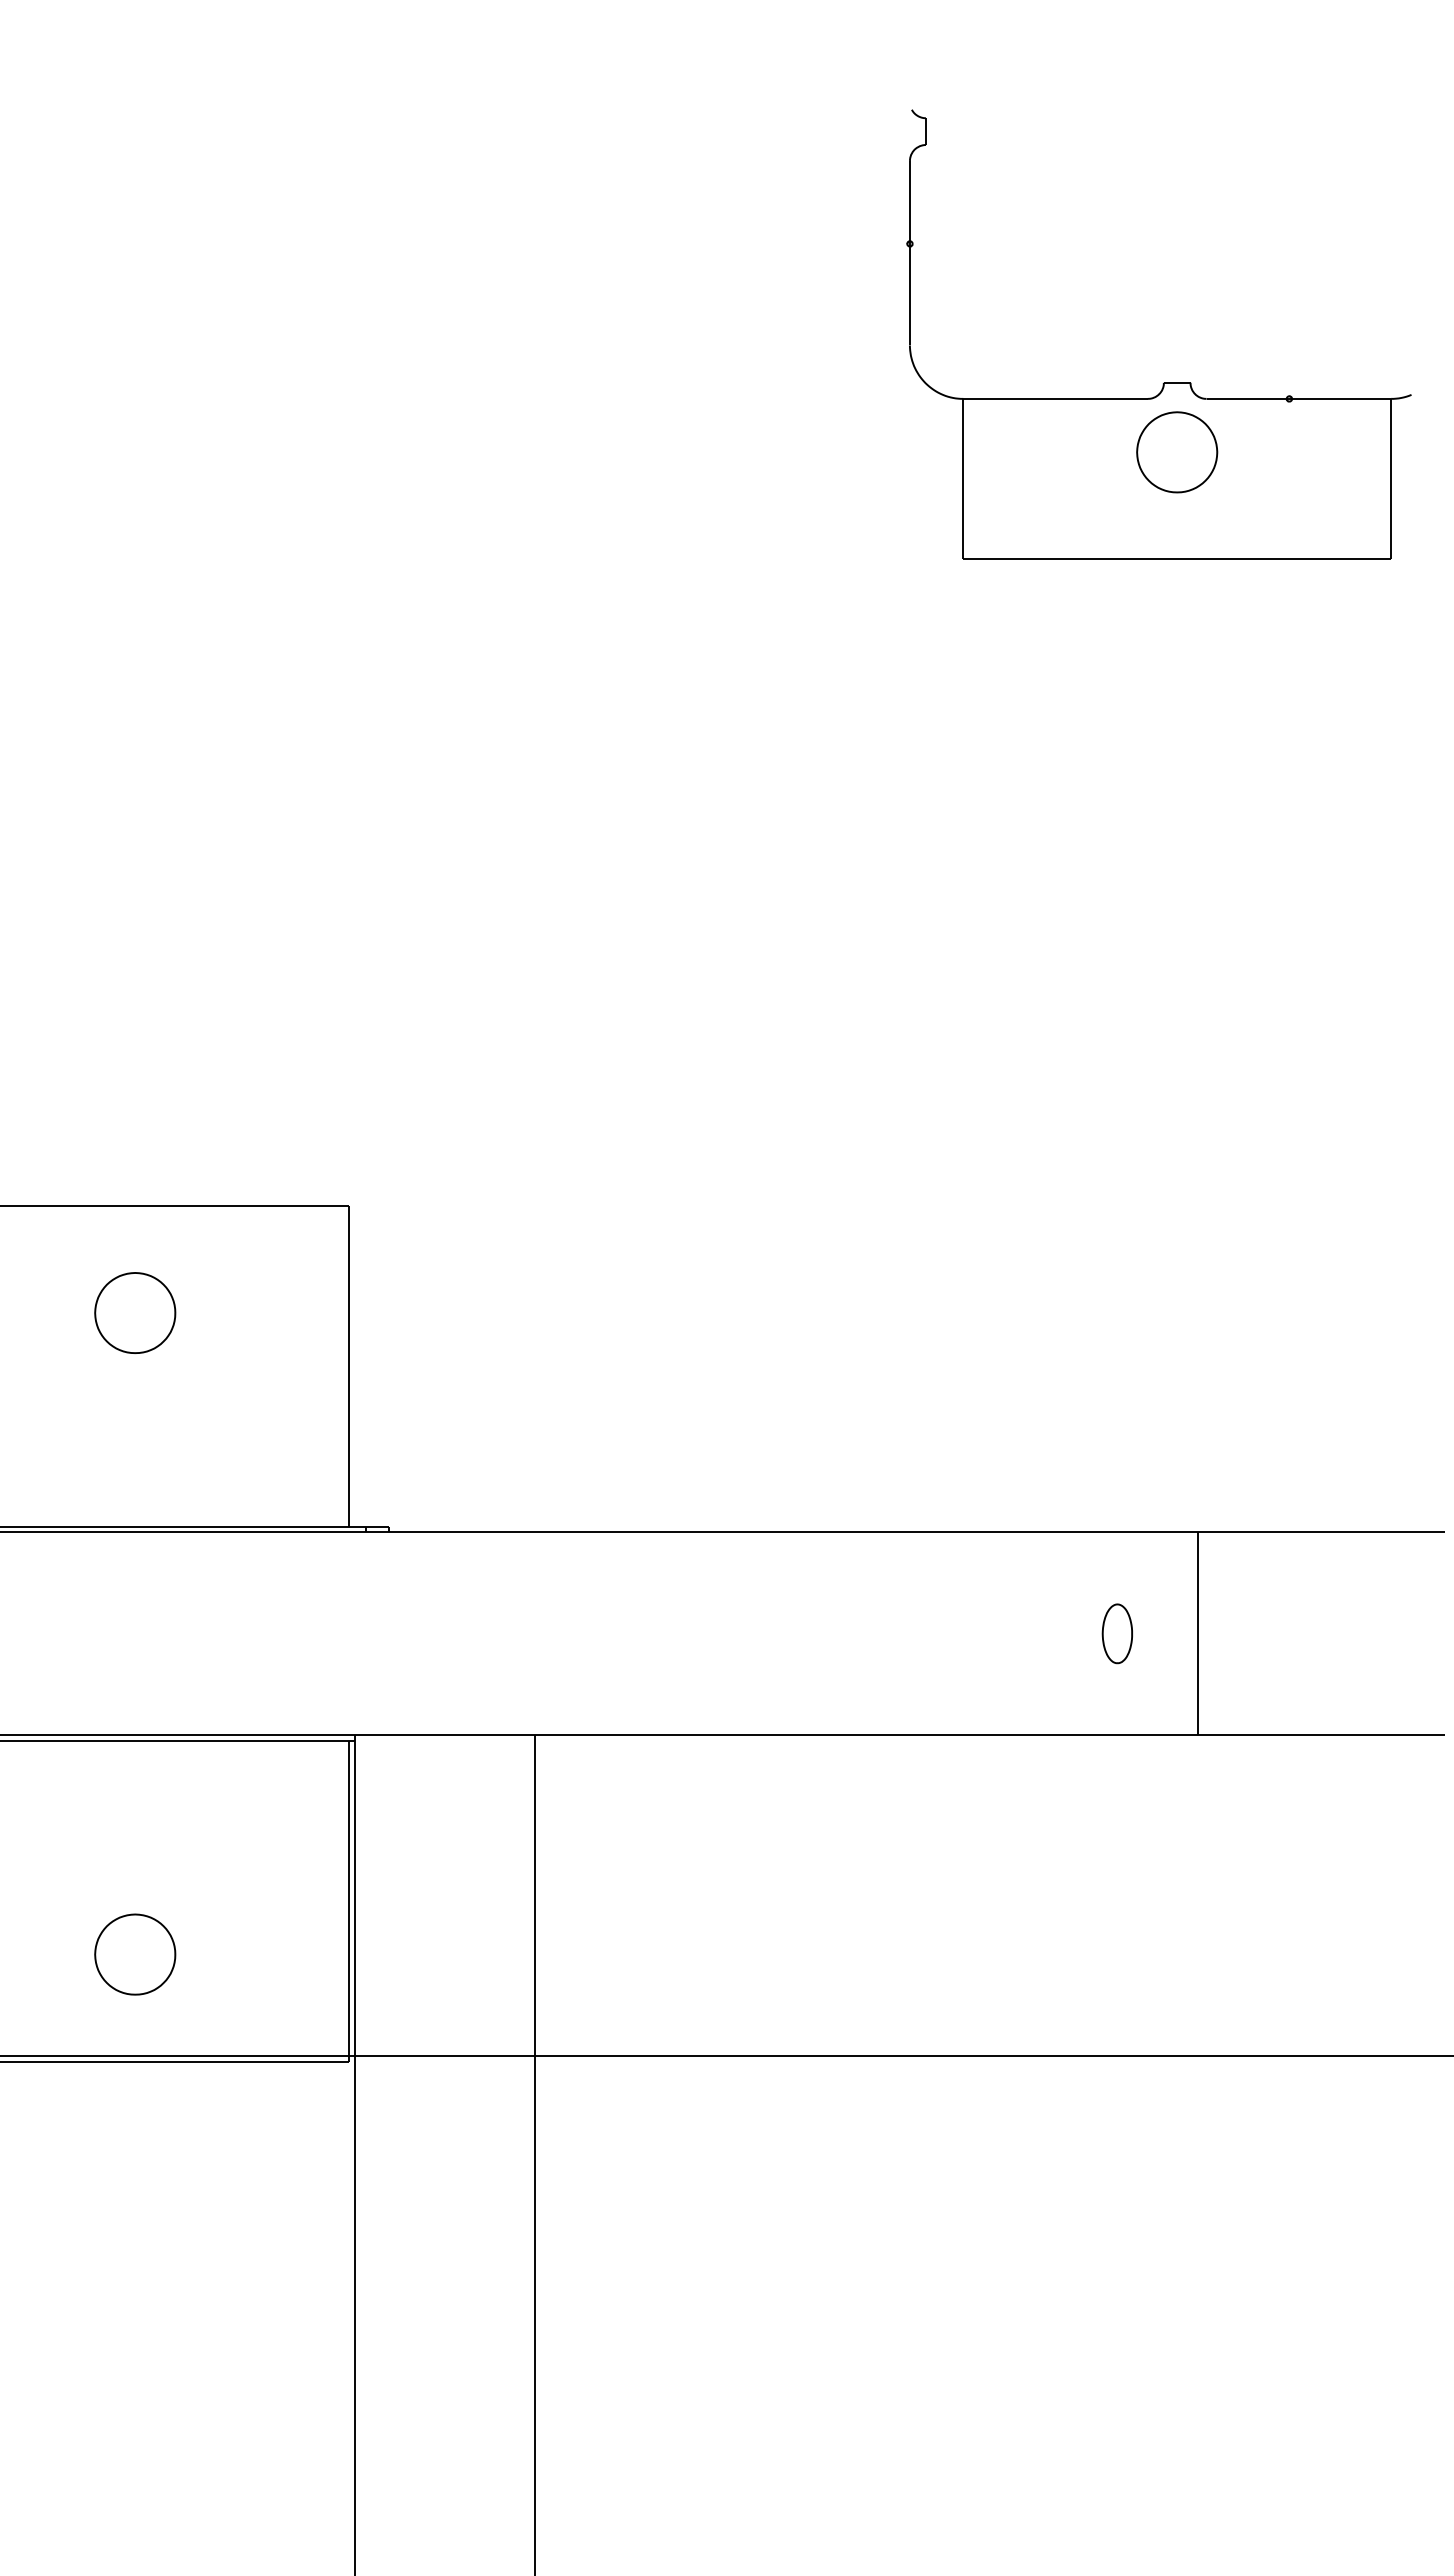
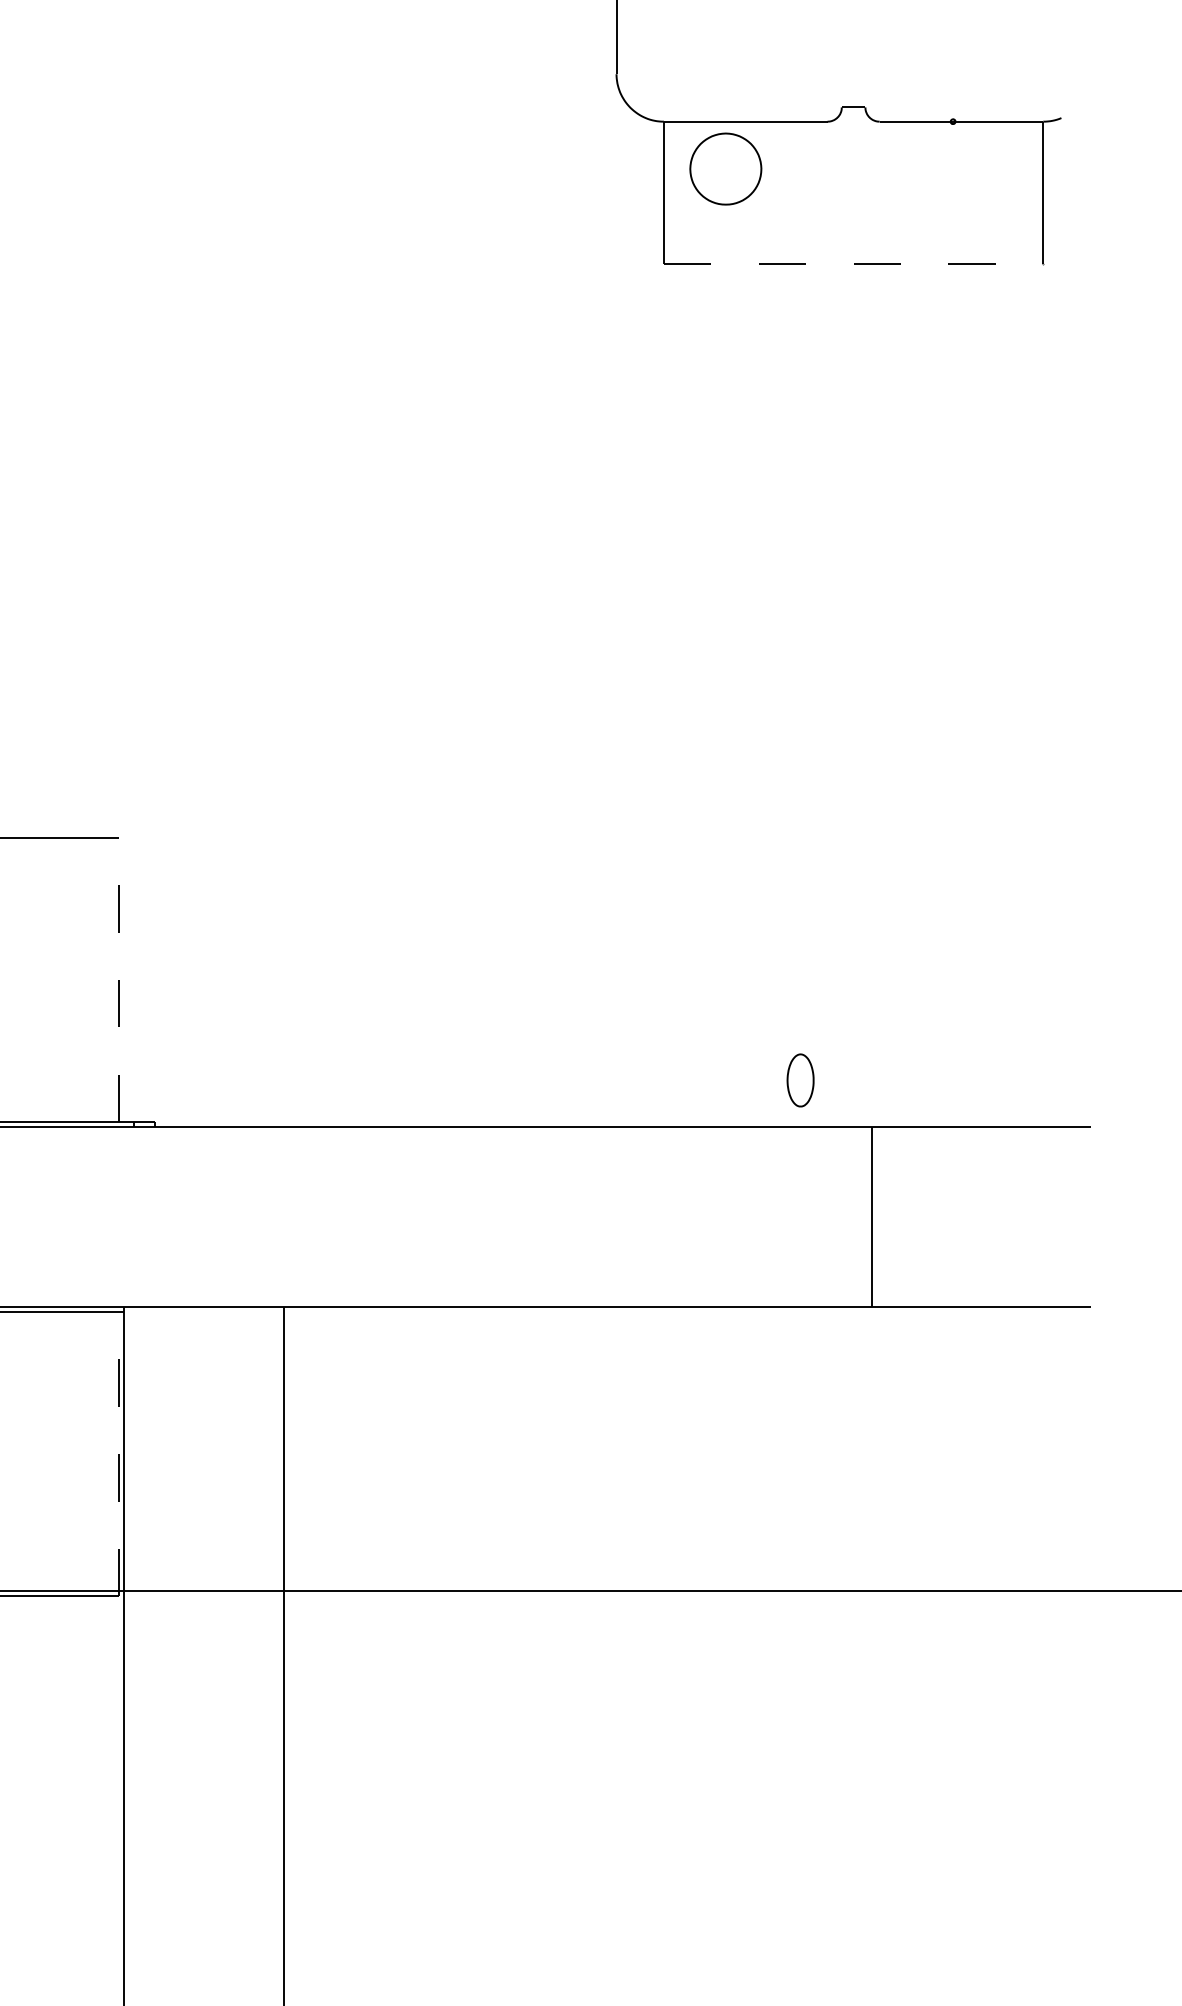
part: (1177, 452) -> (726, 169), moved
line: (1177, 559) -> (853, 264), solid -> dashed
line: (349, 1366) -> (119, 979), solid -> dashed
part: (1116, 1633) -> (799, 1080), moved
line: (349, 1900) -> (119, 1453), solid -> dashed

